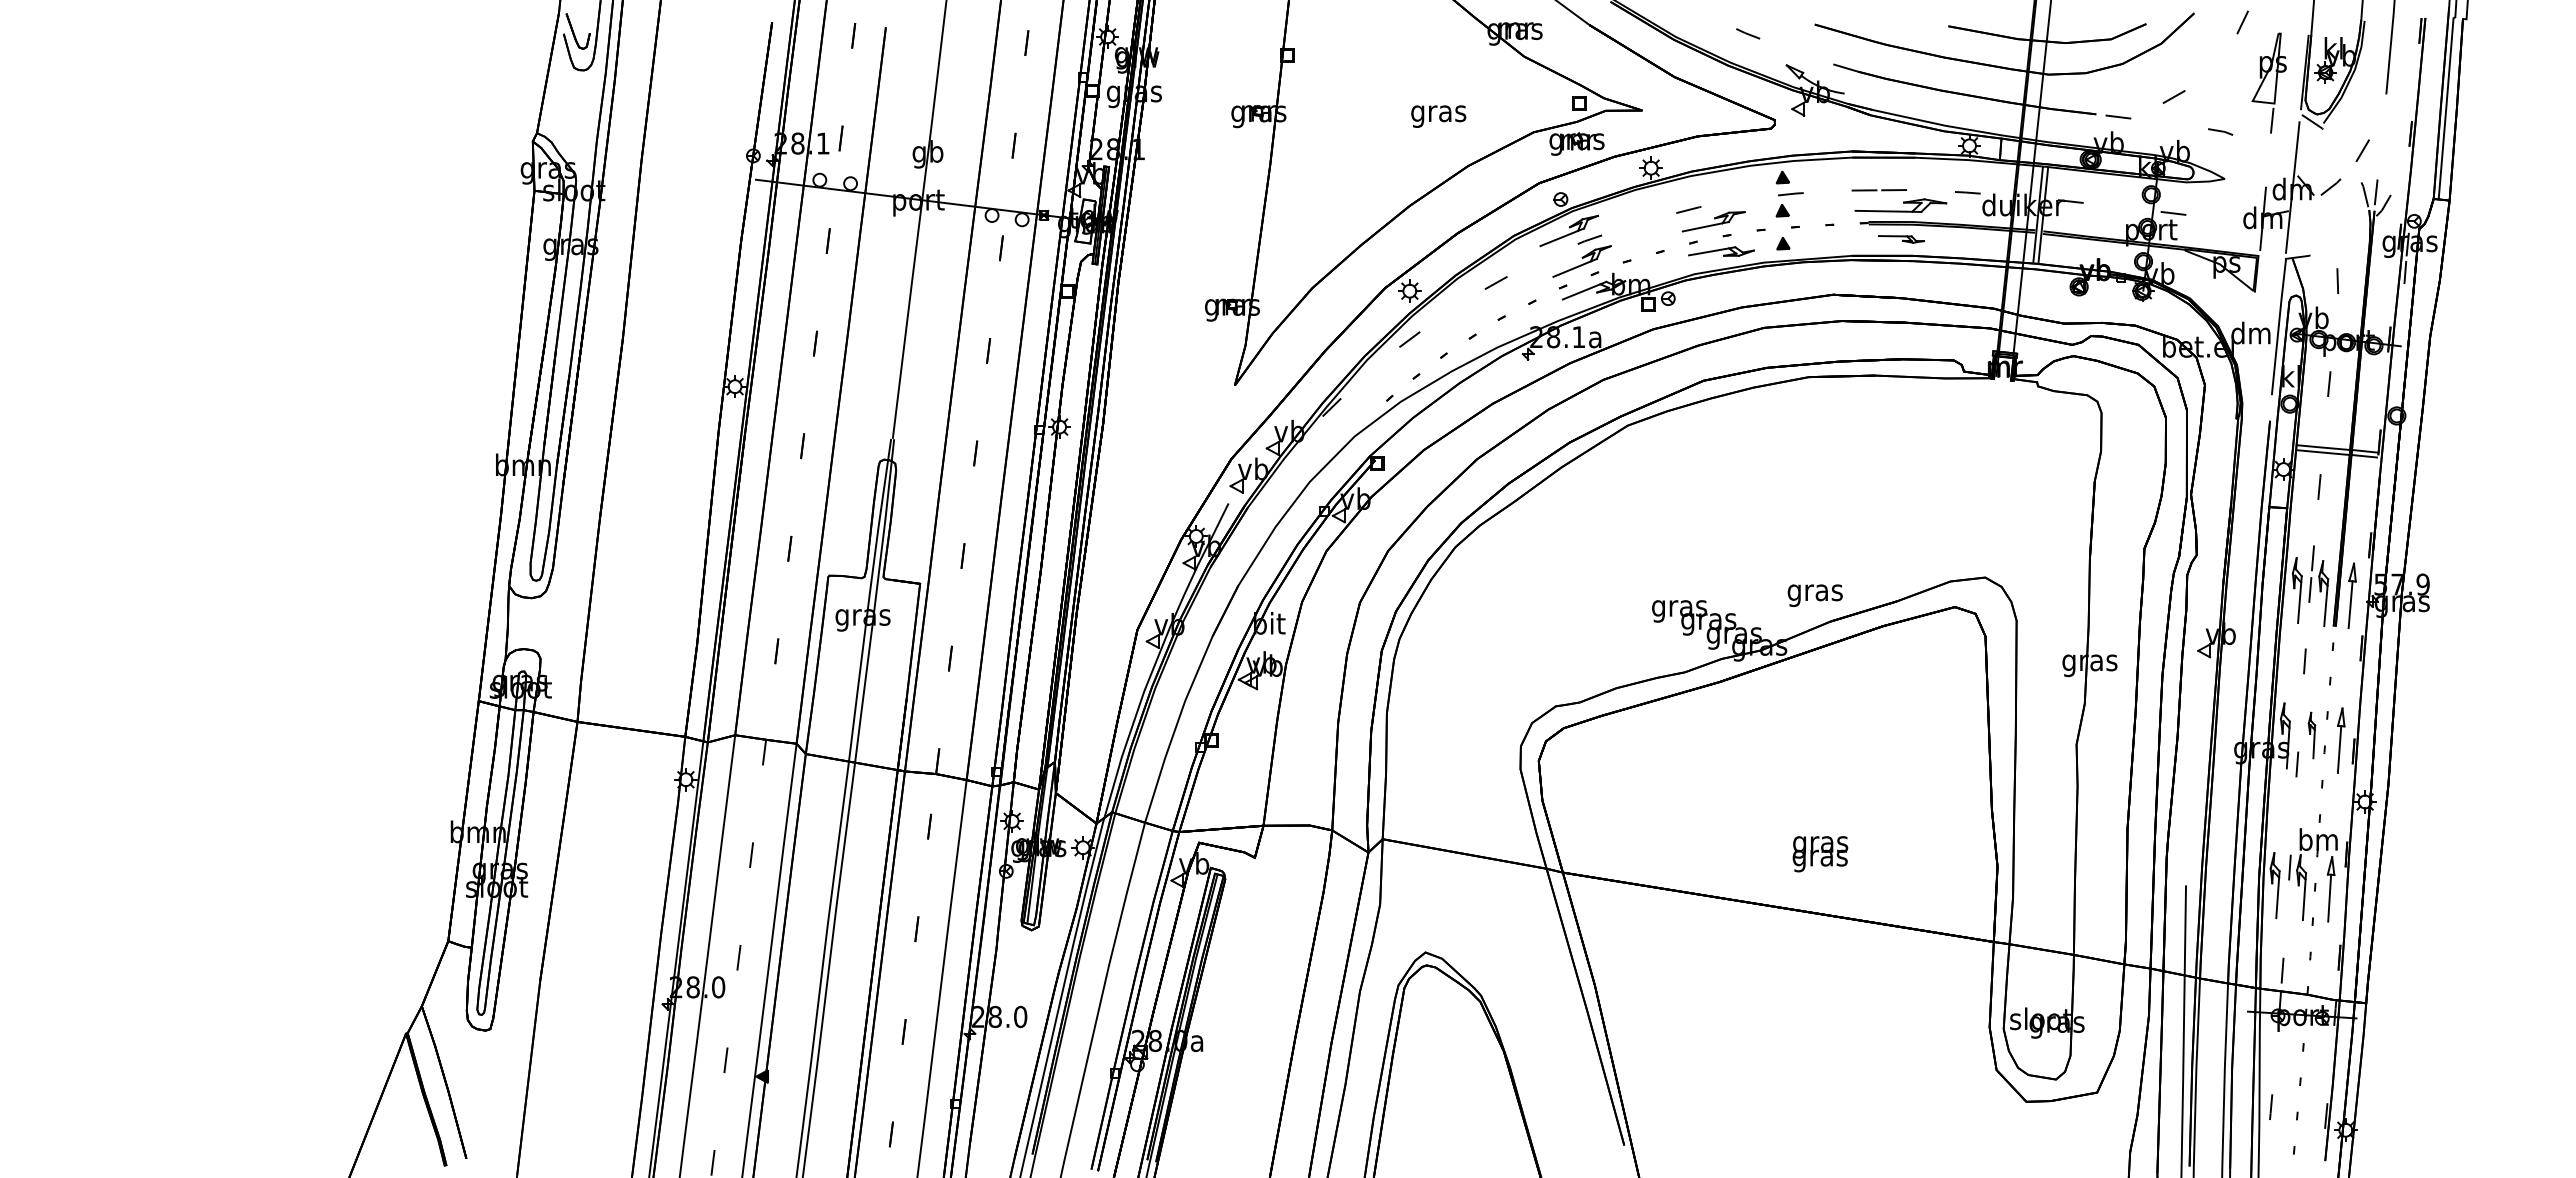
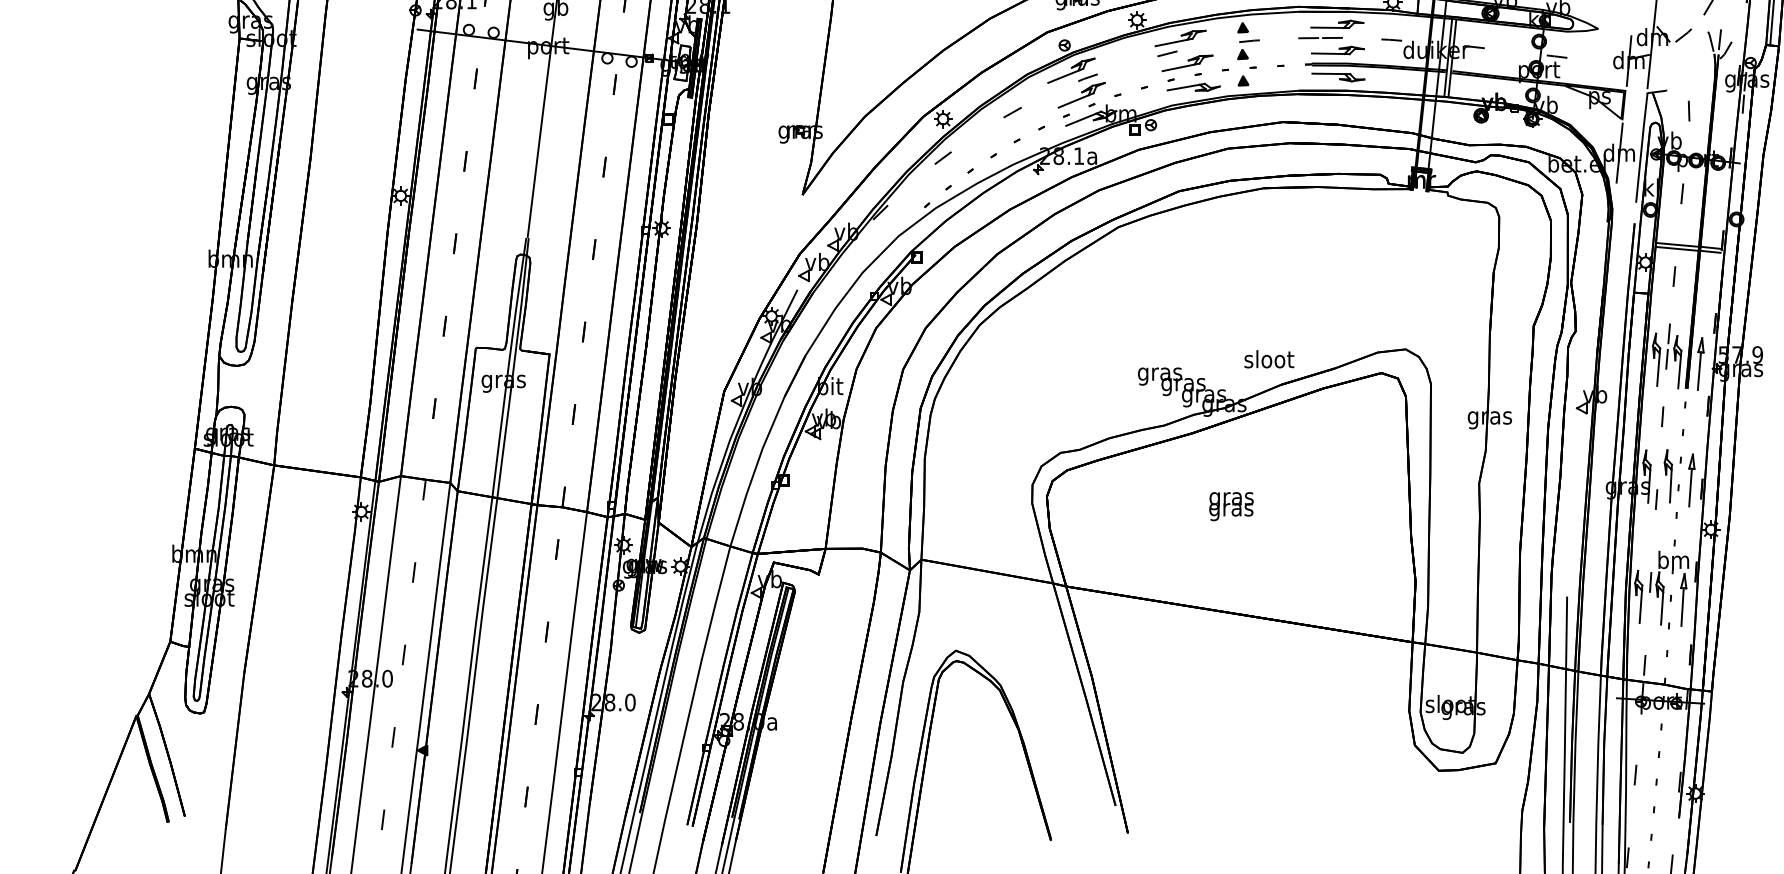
part: (1899, 172) -> (1336, 23), added
part: (1705, 190) -> (1180, 38), added
part: (1900, 205) -> (1337, 50), size x0.71
part: (1901, 239) -> (1338, 77), size x1.43
line: (2251, 333) -> (1619, 153), added
text: (1815, 592) -> (1269, 361), gras -> sloot
part: (2311, 735) -> (1667, 476), size x1.43
text: (1820, 854) -> (1231, 506), moved

